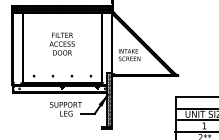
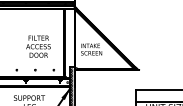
text: (61, 43) -> (37, 46), moved

